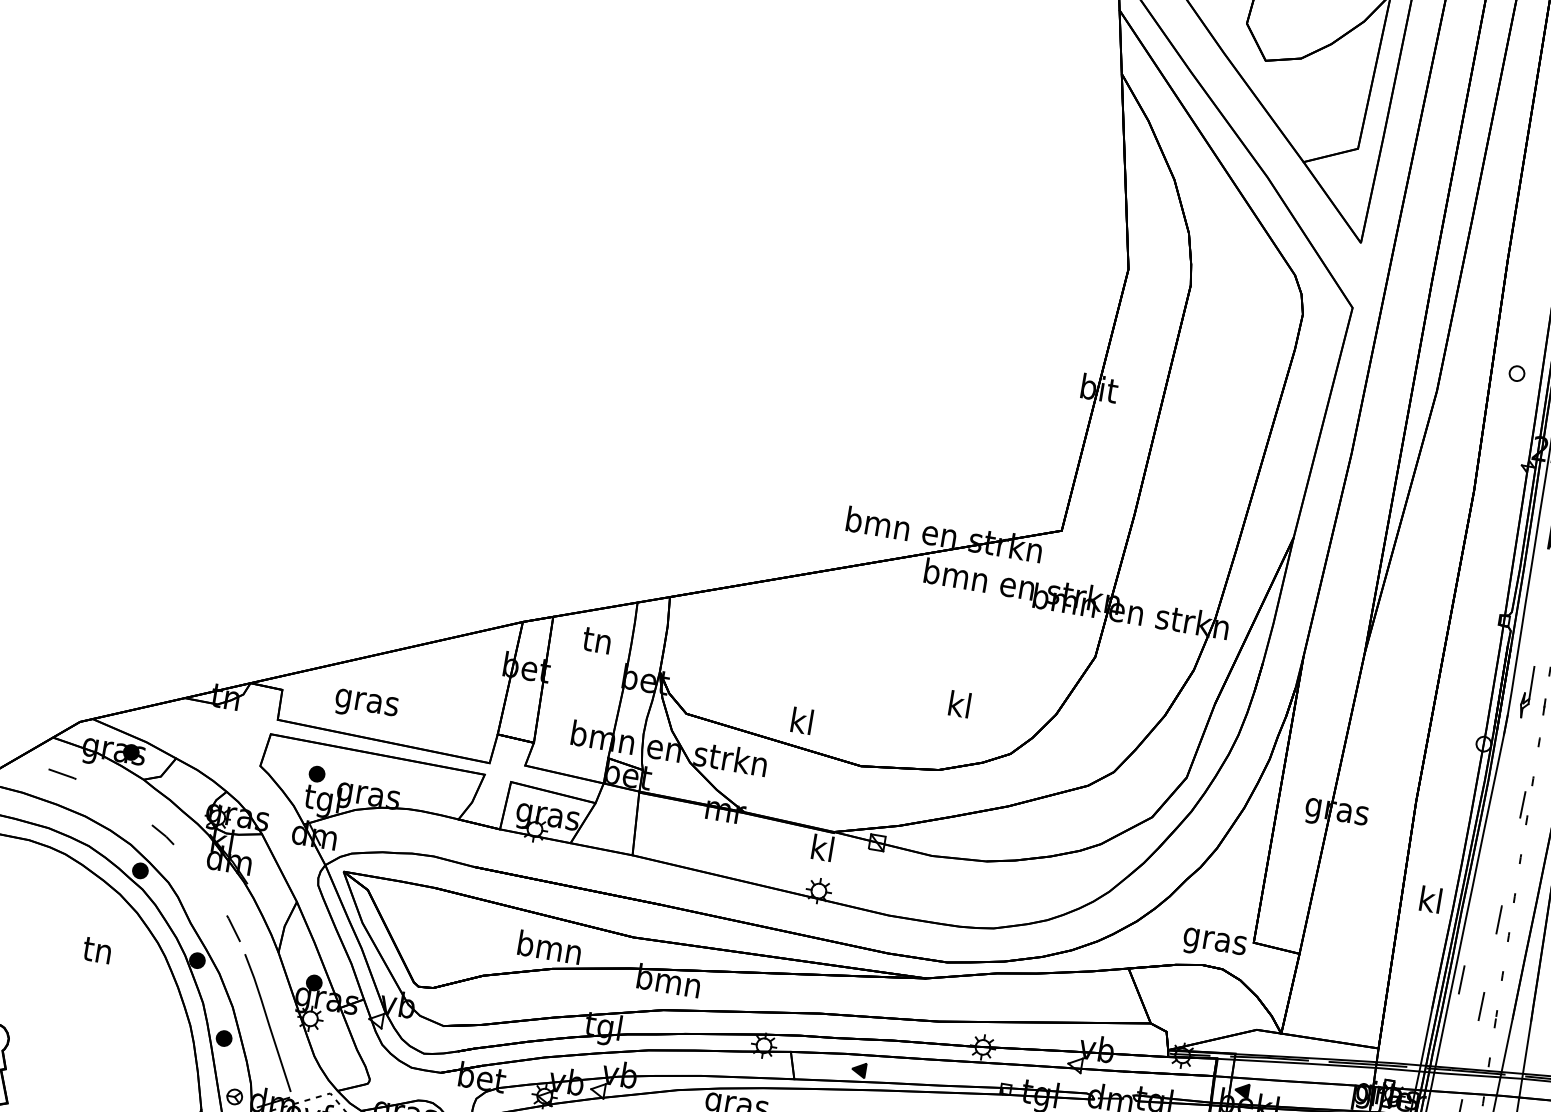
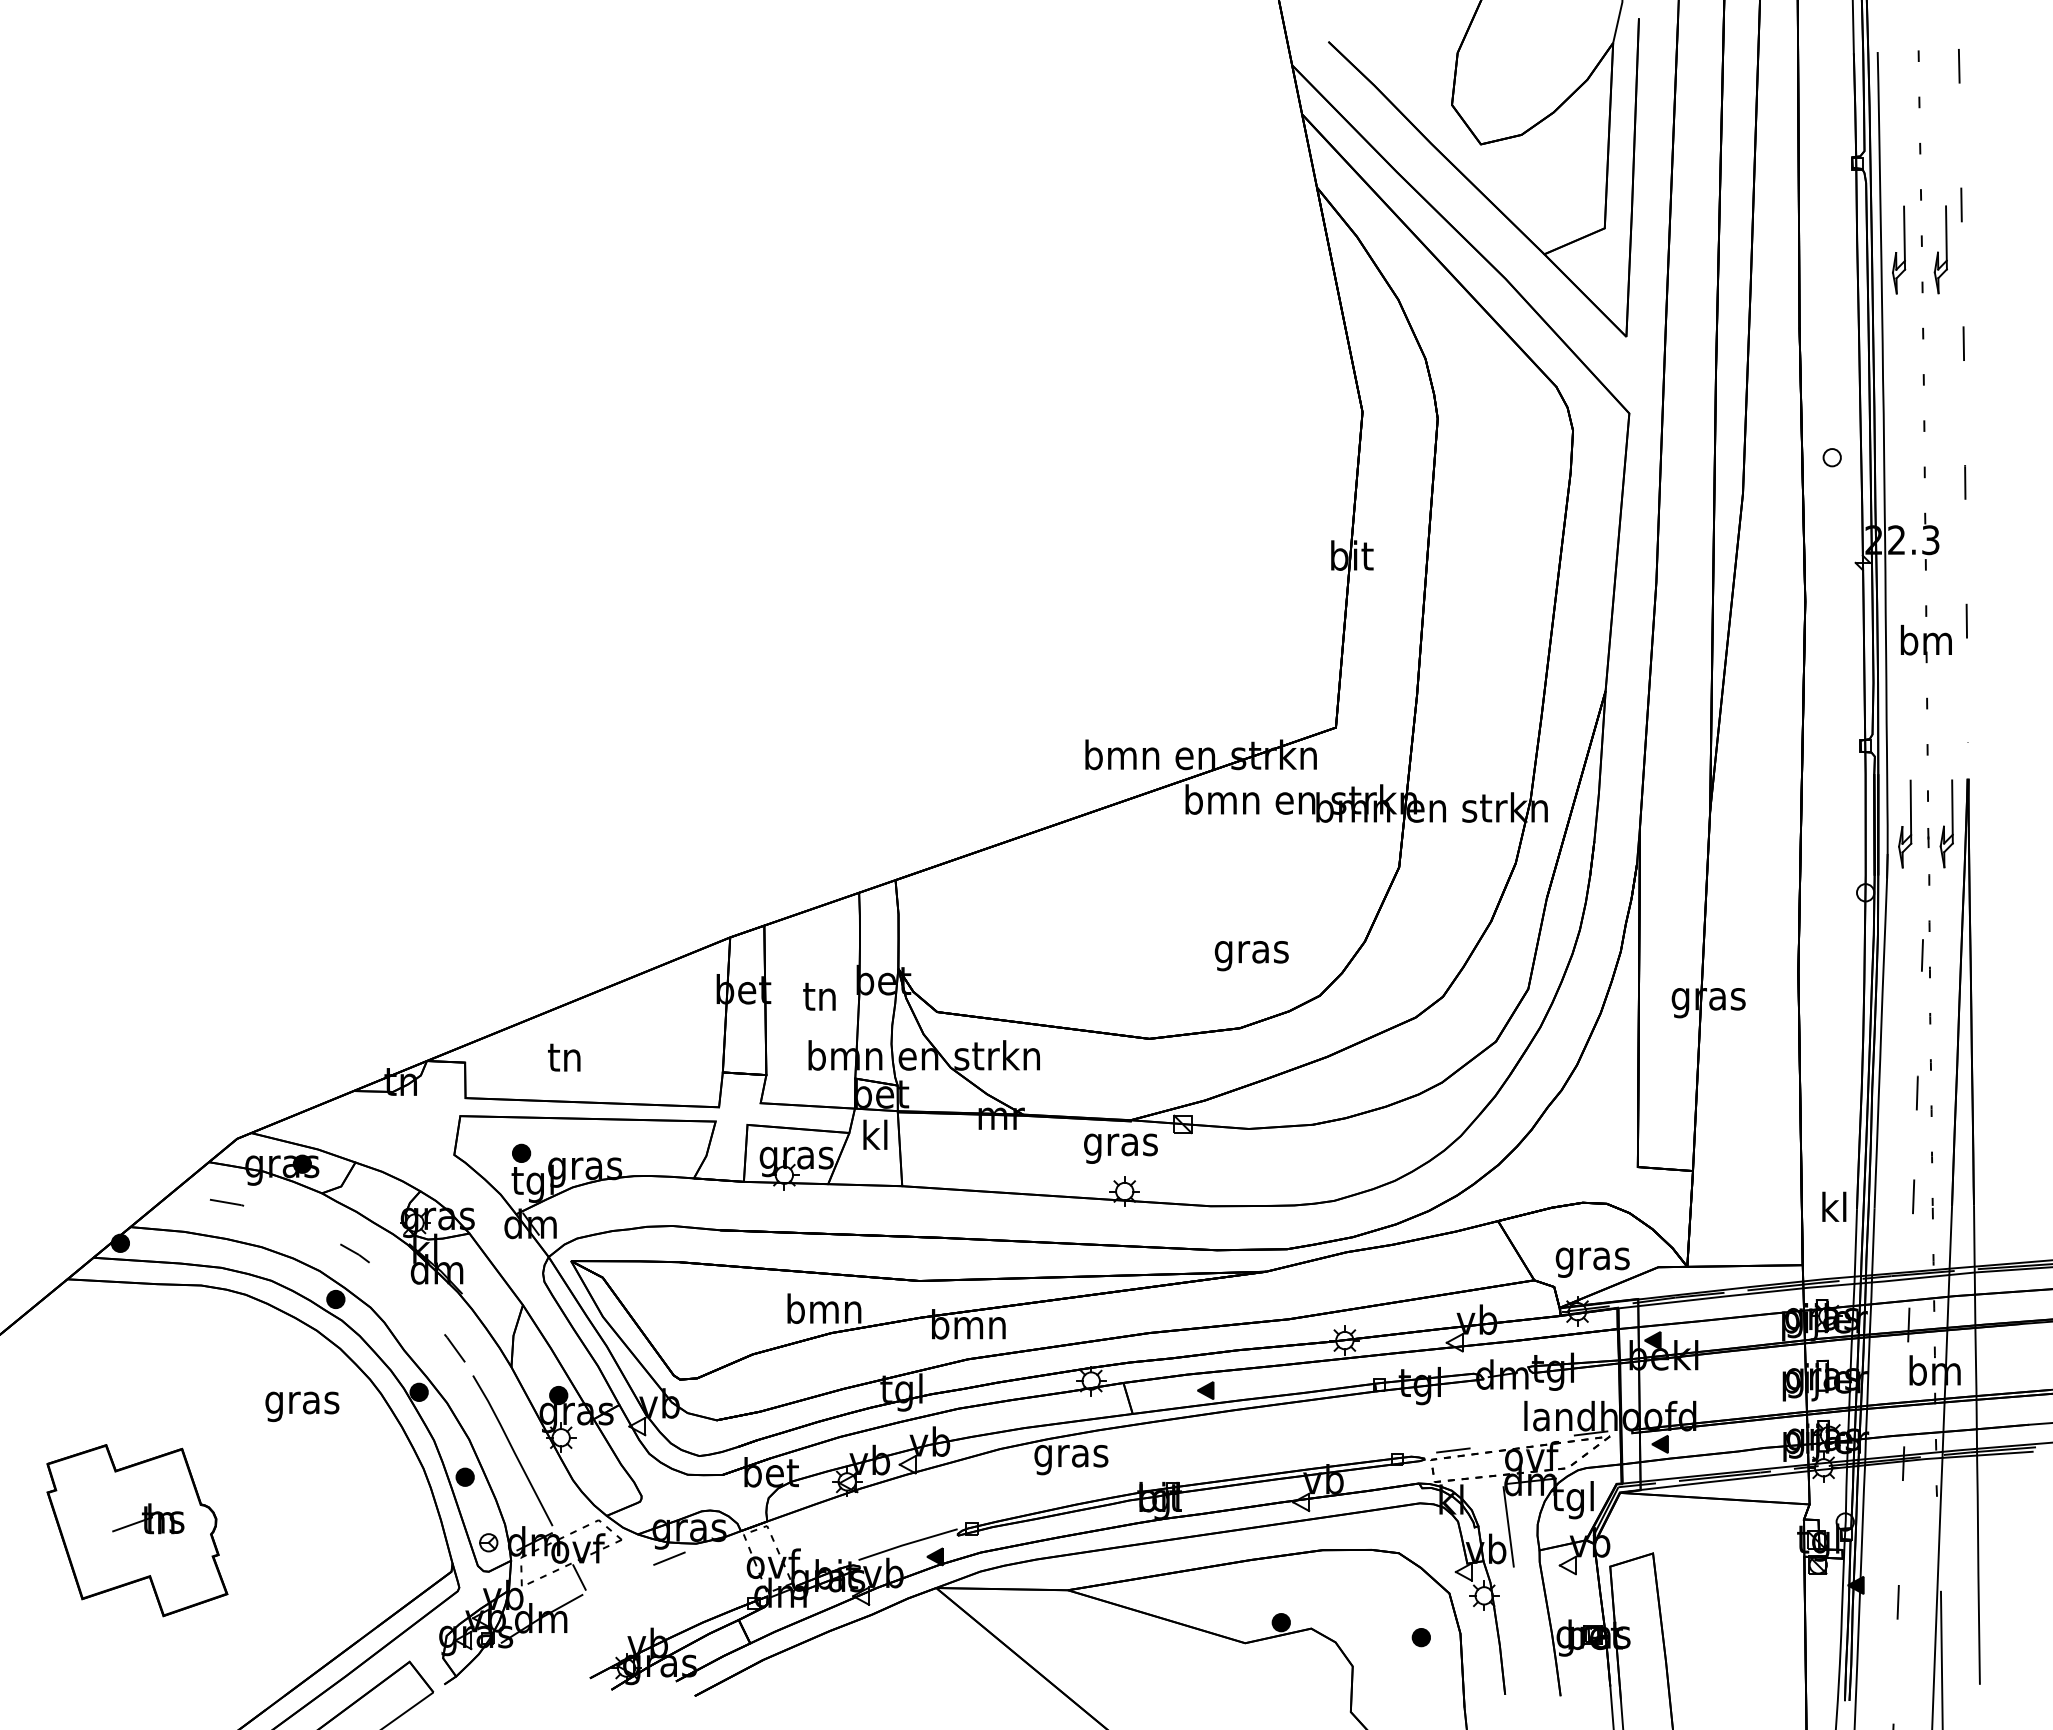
text: (597, 640) -> (819, 996), moved
part: (1527, 691) -> (1905, 823), size x1.43
text: (366, 703) -> (565, 1061), gras -> tn
text: (959, 707) -> (1251, 952), kl -> gras
text: (802, 720) -> (875, 1134), moved
text: (821, 850) -> (1120, 1144), kl -> gras
text: (1431, 899) -> (1834, 1206), moved
text: (1214, 944) -> (1592, 1262), moved
text: (97, 954) -> (302, 1404), tn -> gras
line: (1461, 979) -> (1885, 1169), removed

